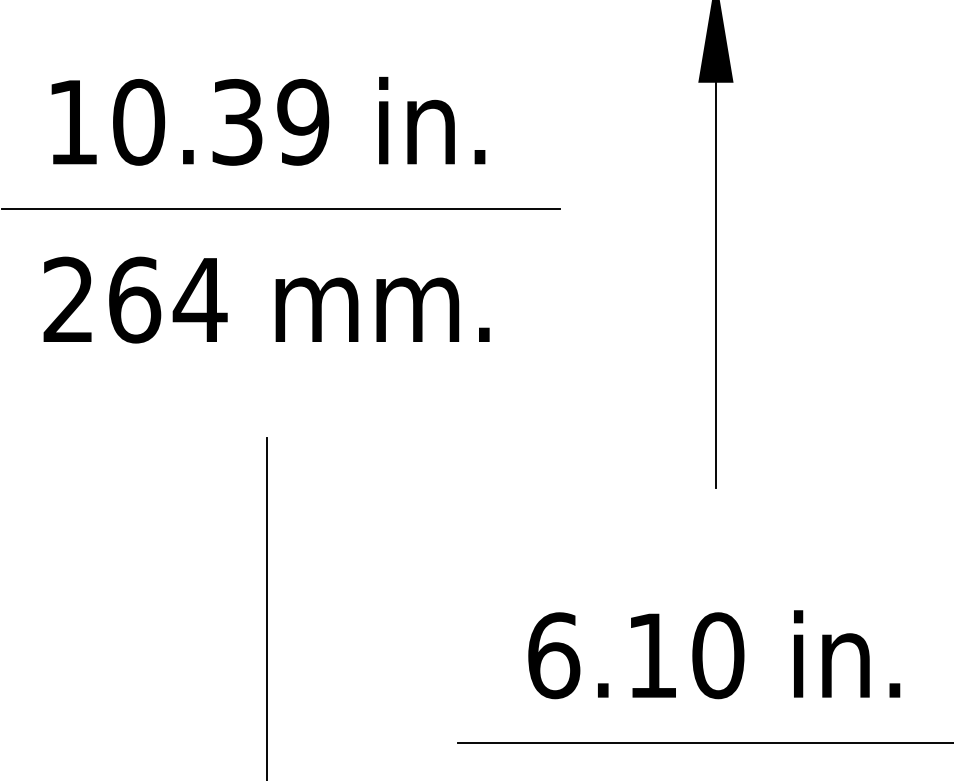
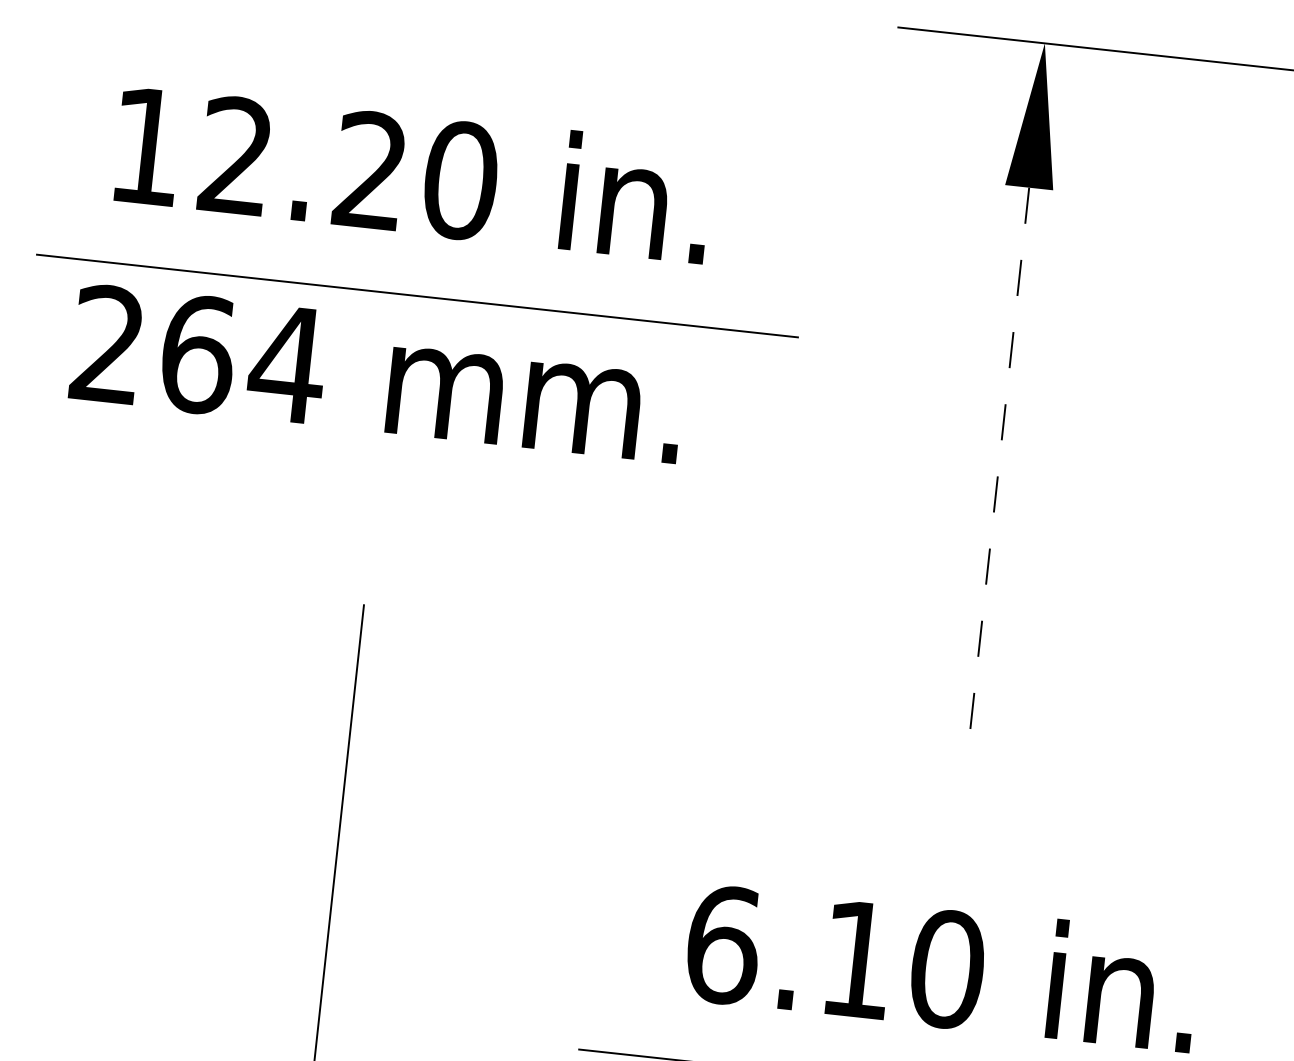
text: (221, 122) -> (349, 168), 10.39 -> 12.20
line: (715, 285) -> (998, 464), solid -> dashed
text: (266, 299) -> (377, 373), moved

